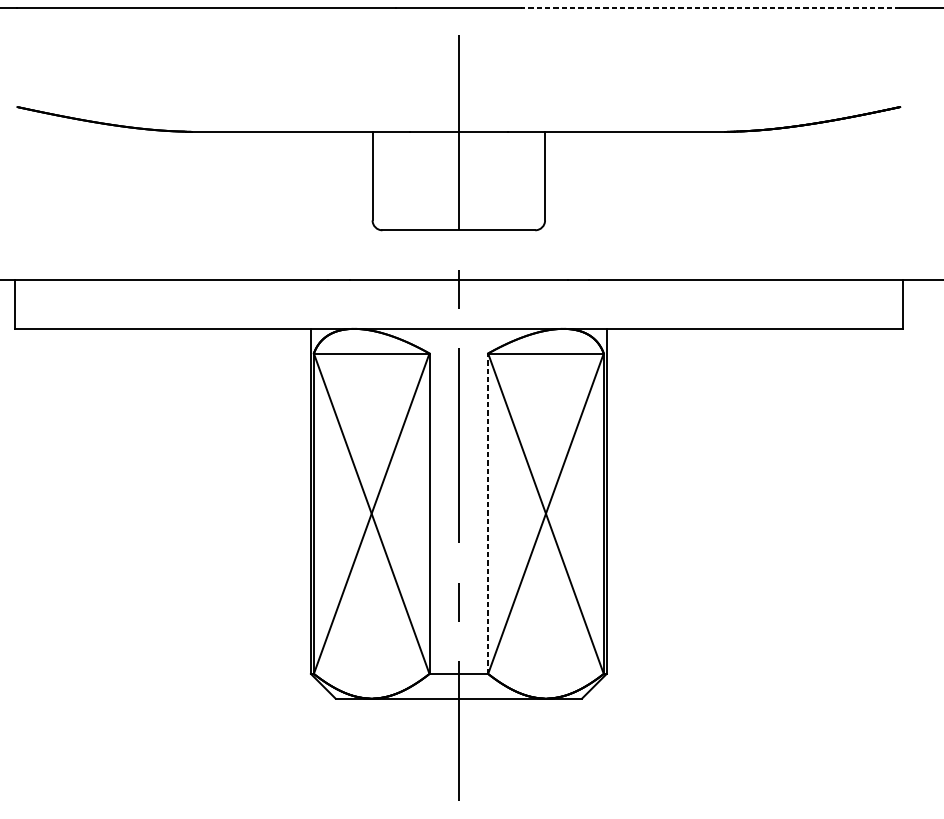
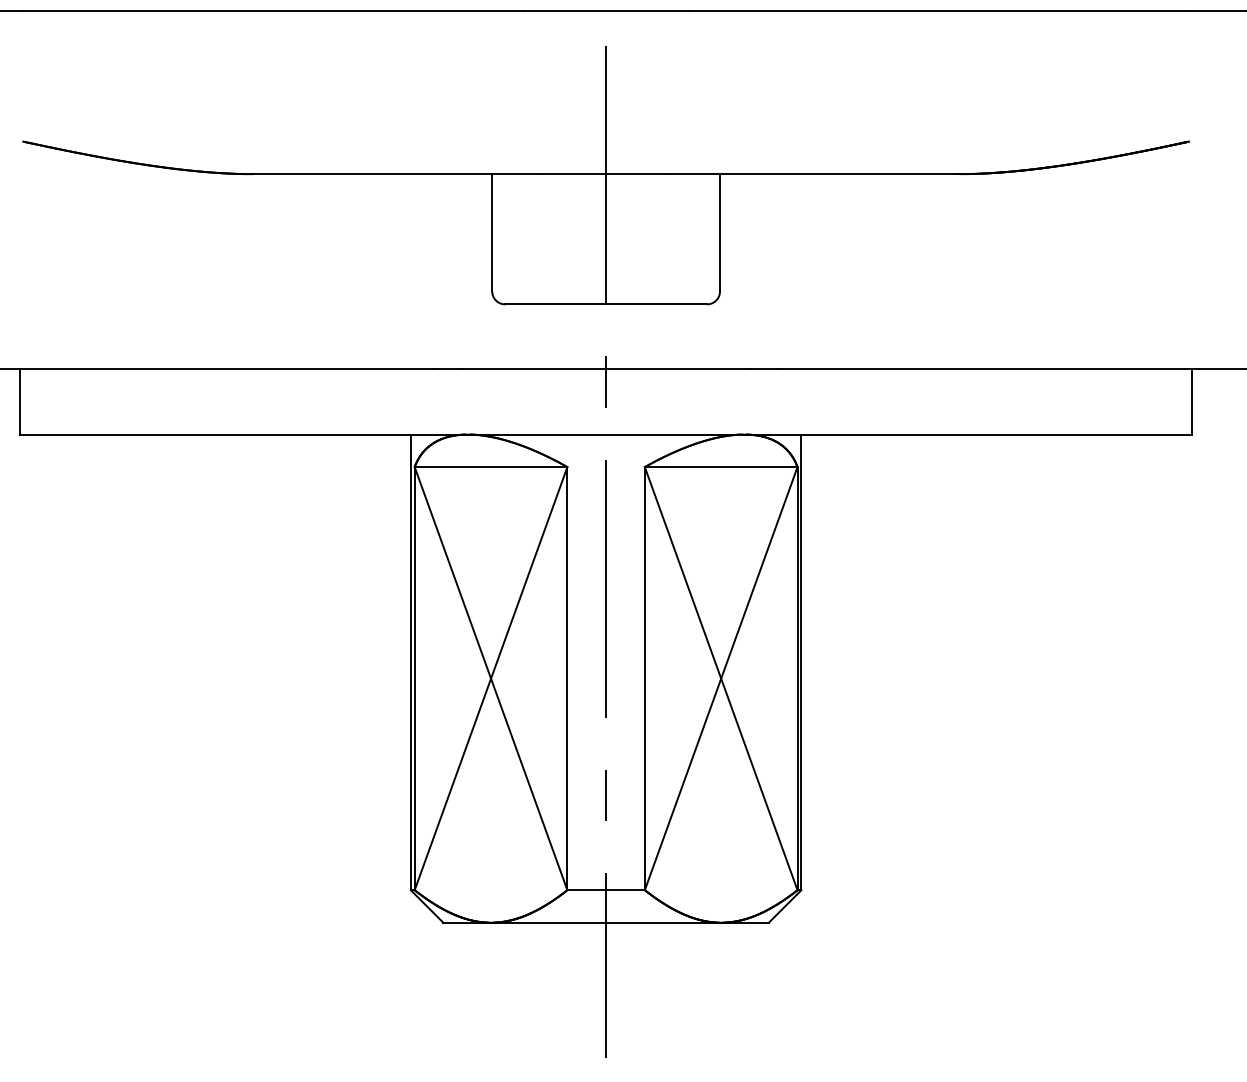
line: (710, 8) -> (938, 11), dashed -> solid
line: (487, 513) -> (644, 678), dashed -> solid

